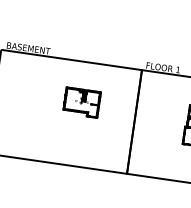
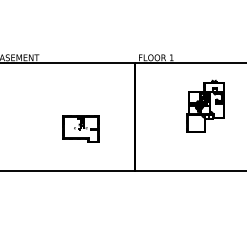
part: (81, 102) -> (80, 128), moved

